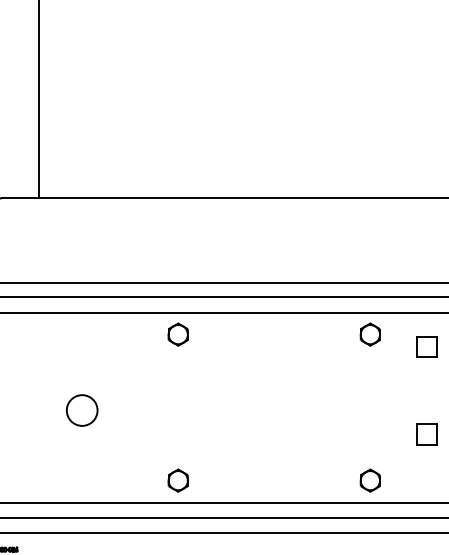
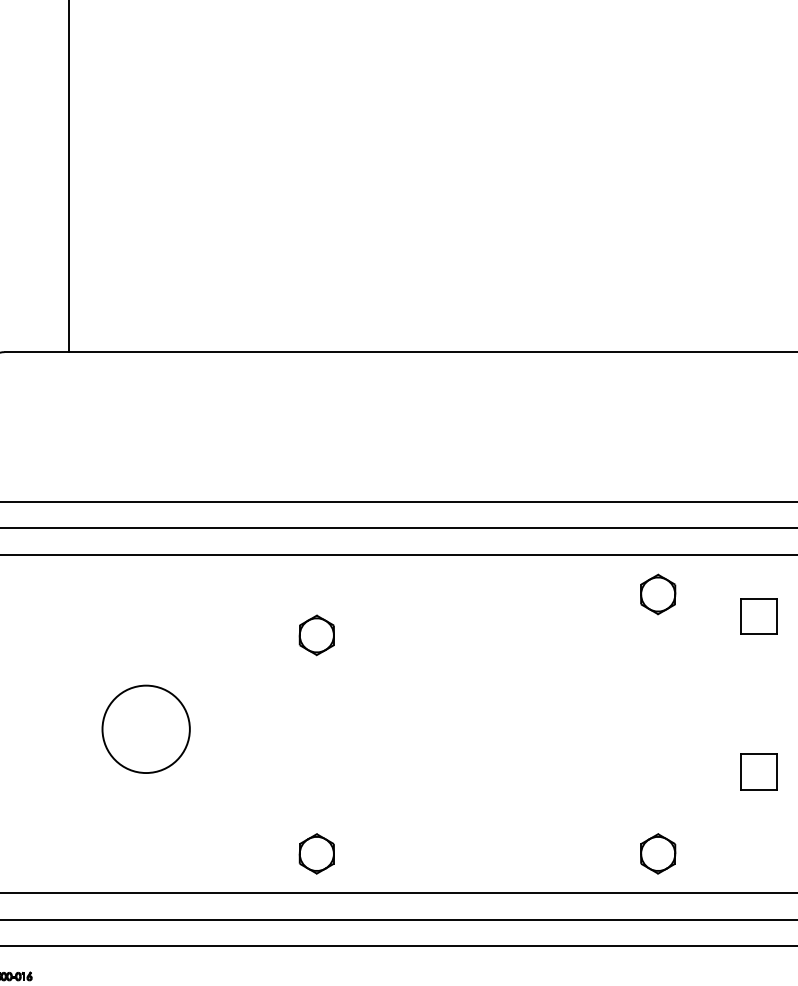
part: (177, 334) -> (315, 635), moved
circle: (81, 410) -> (144, 729), size x1.6

